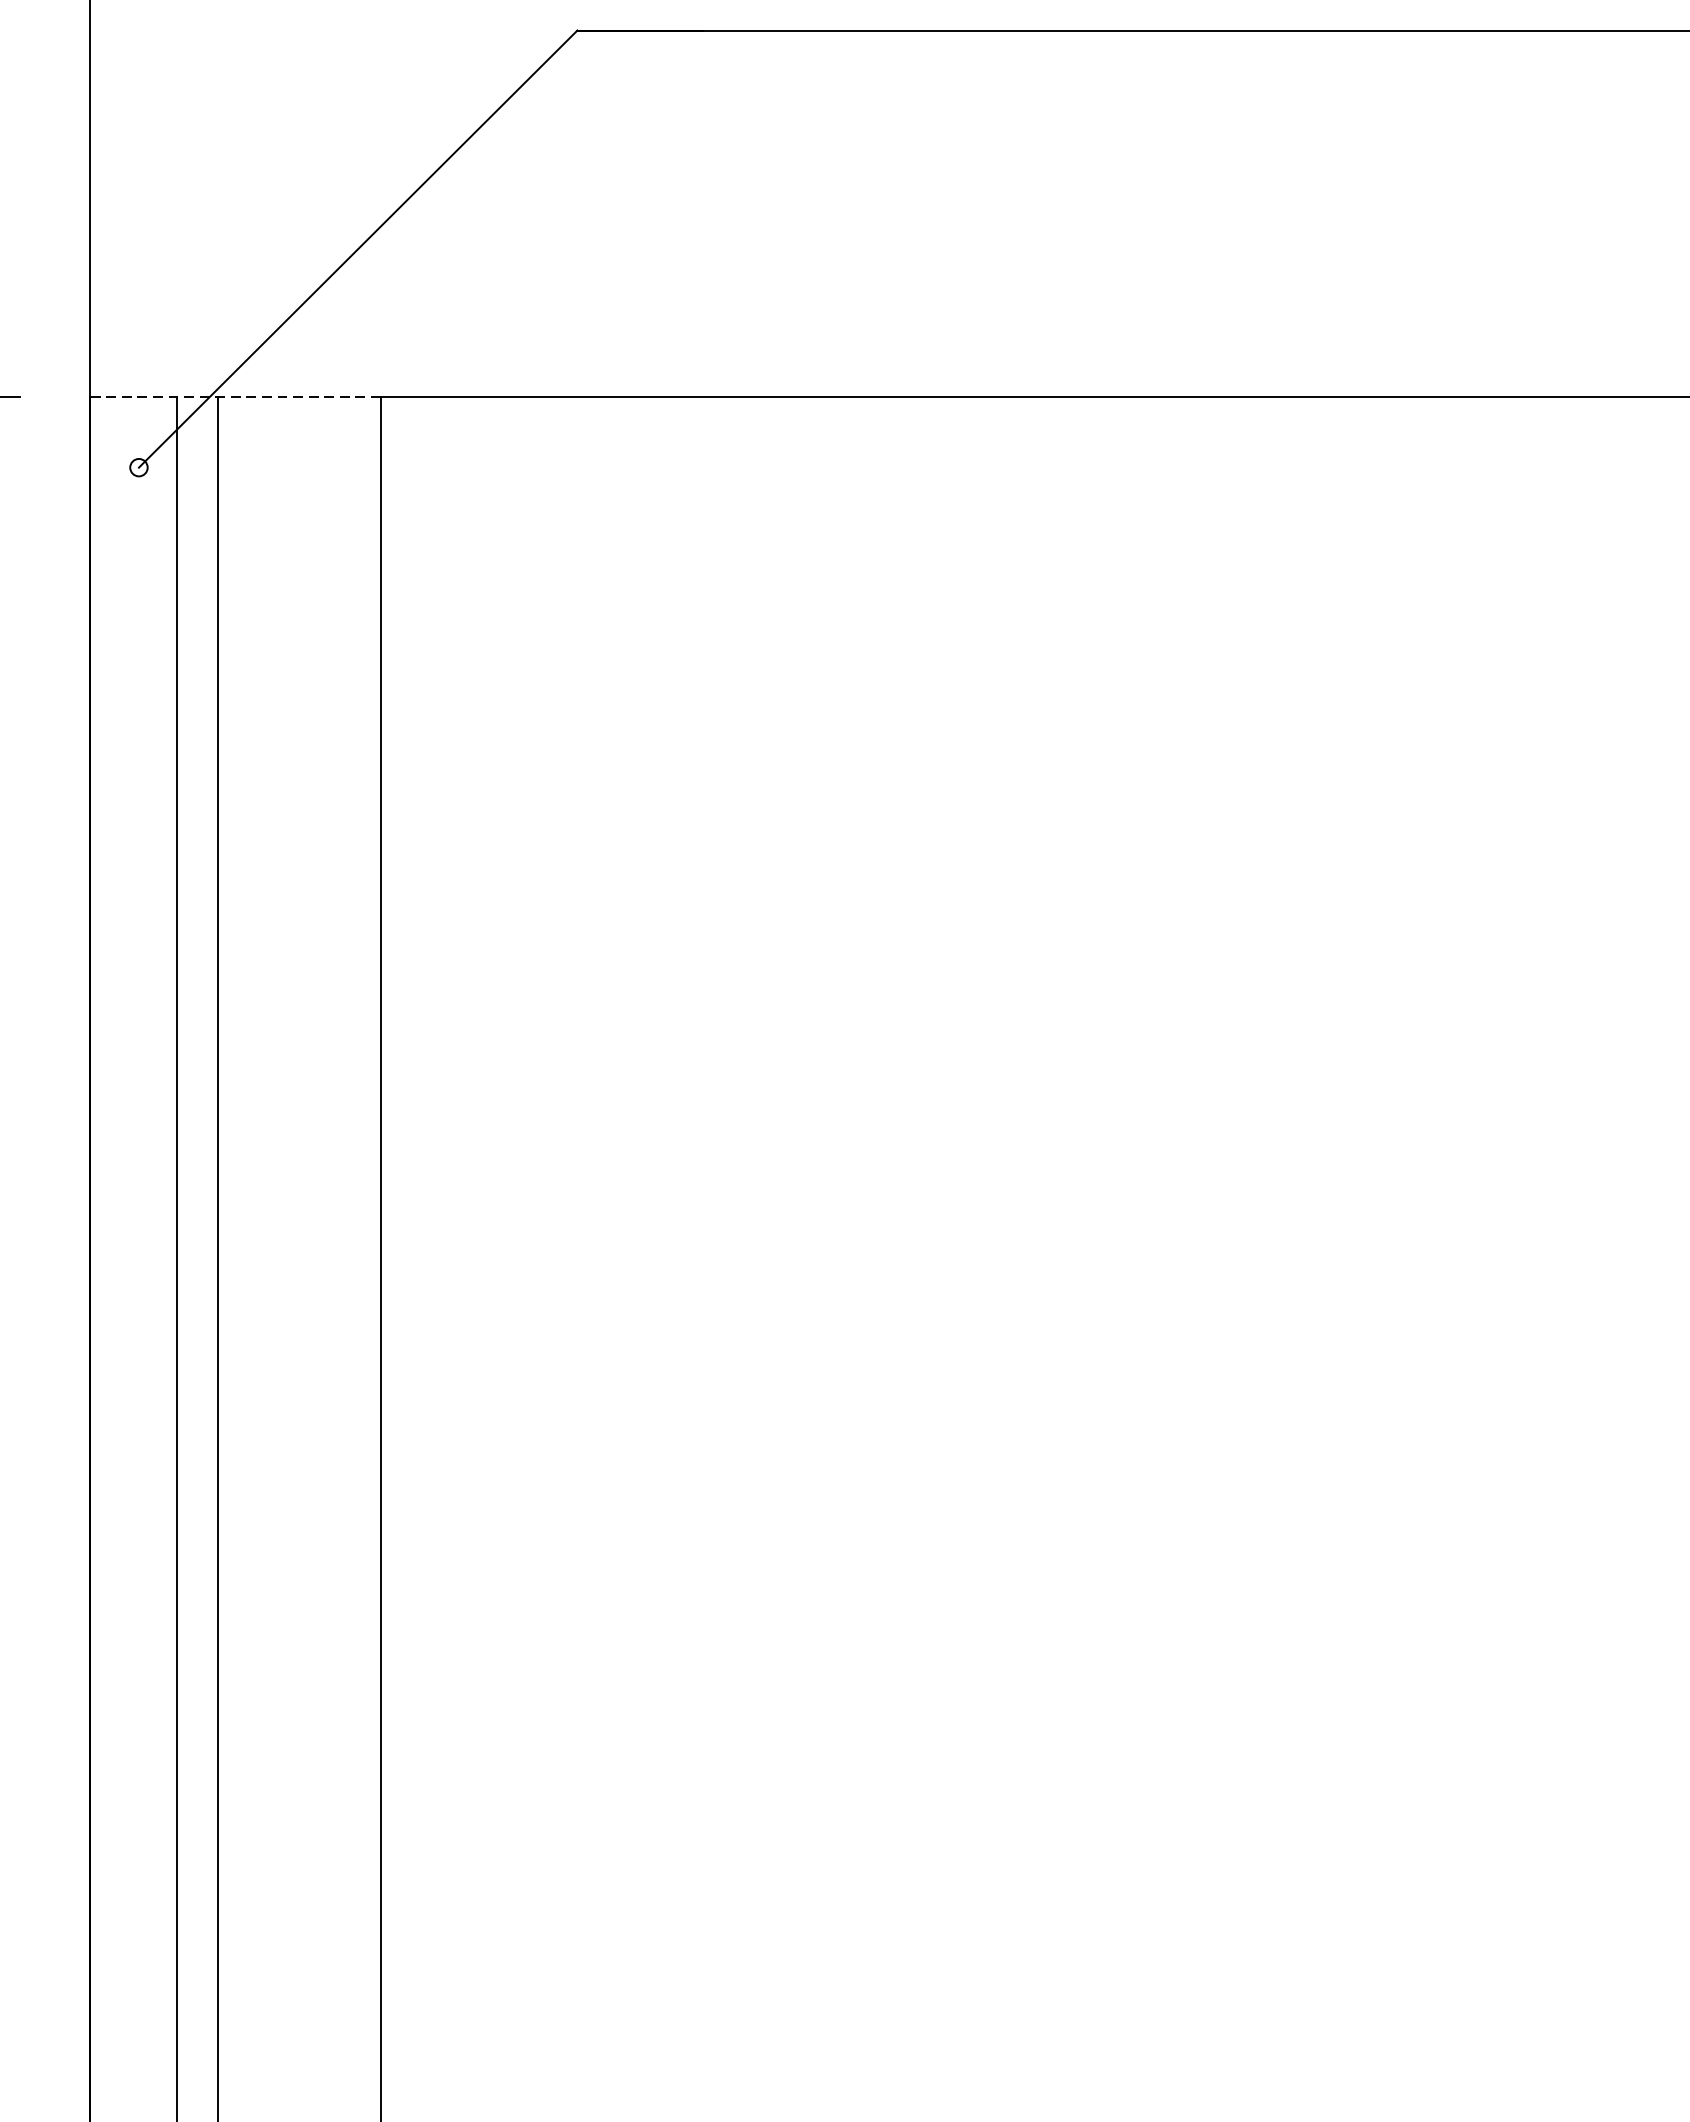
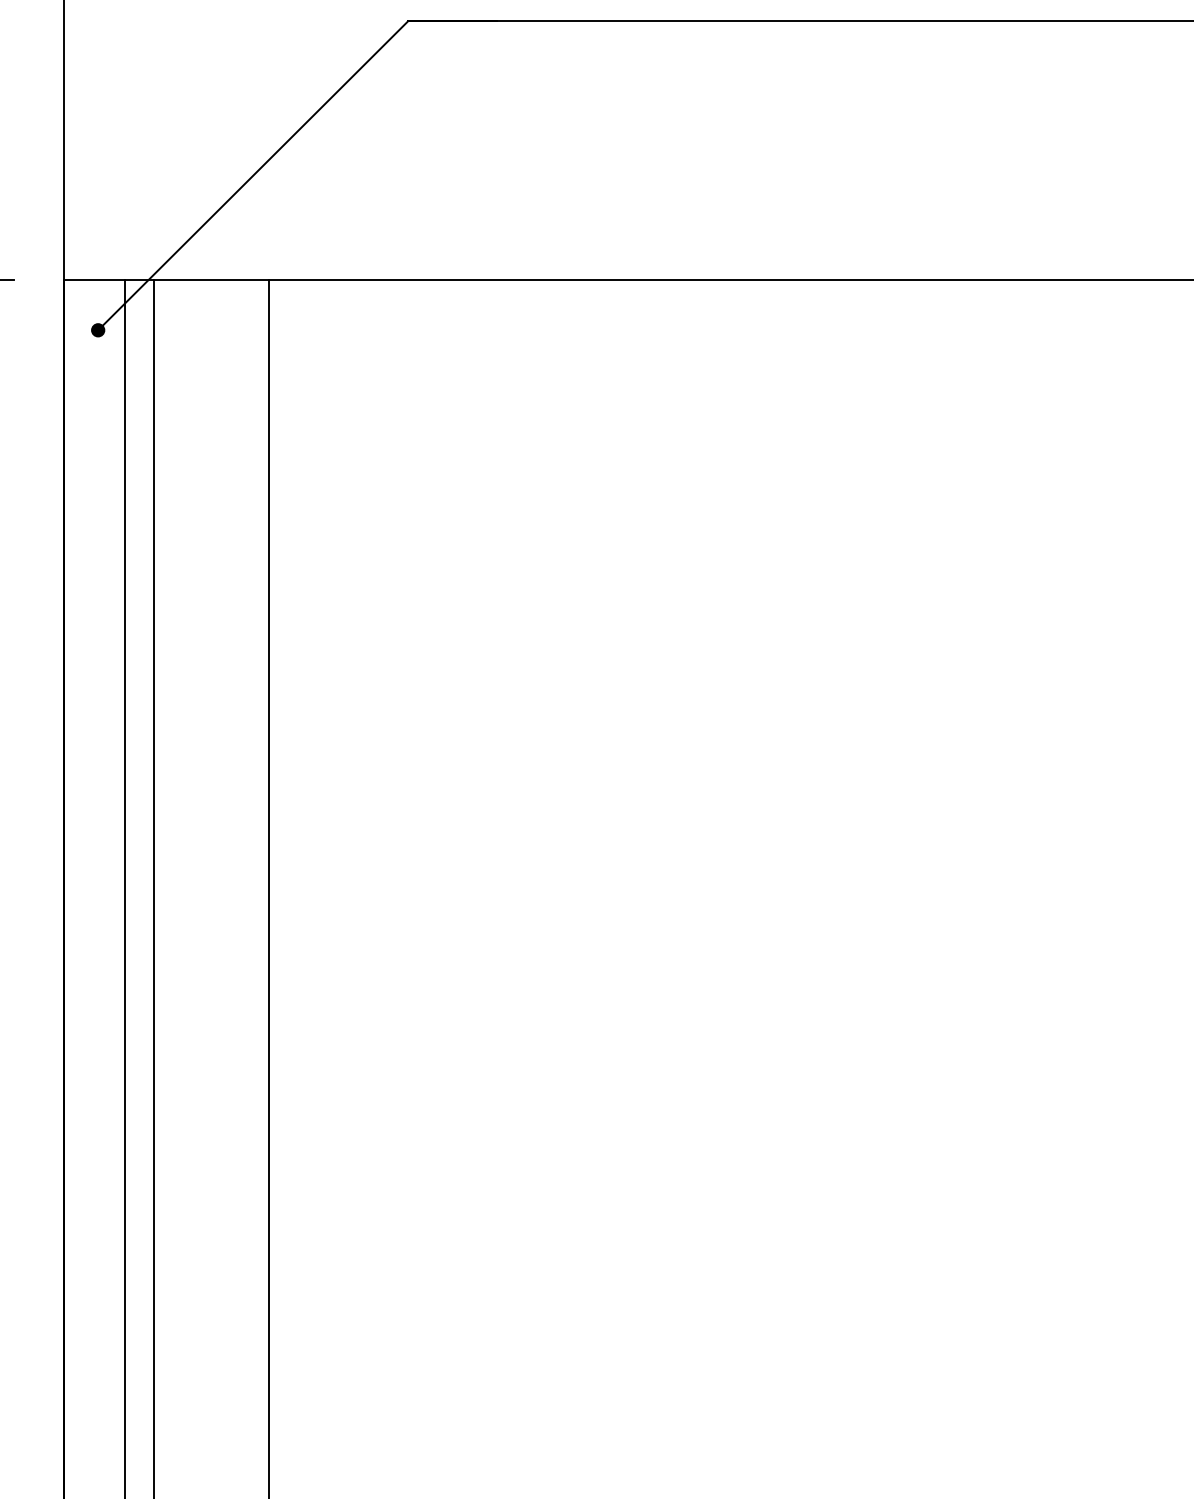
line: (235, 397) -> (166, 280), dashed -> solid
fill: (139, 467) -> (98, 330), added

